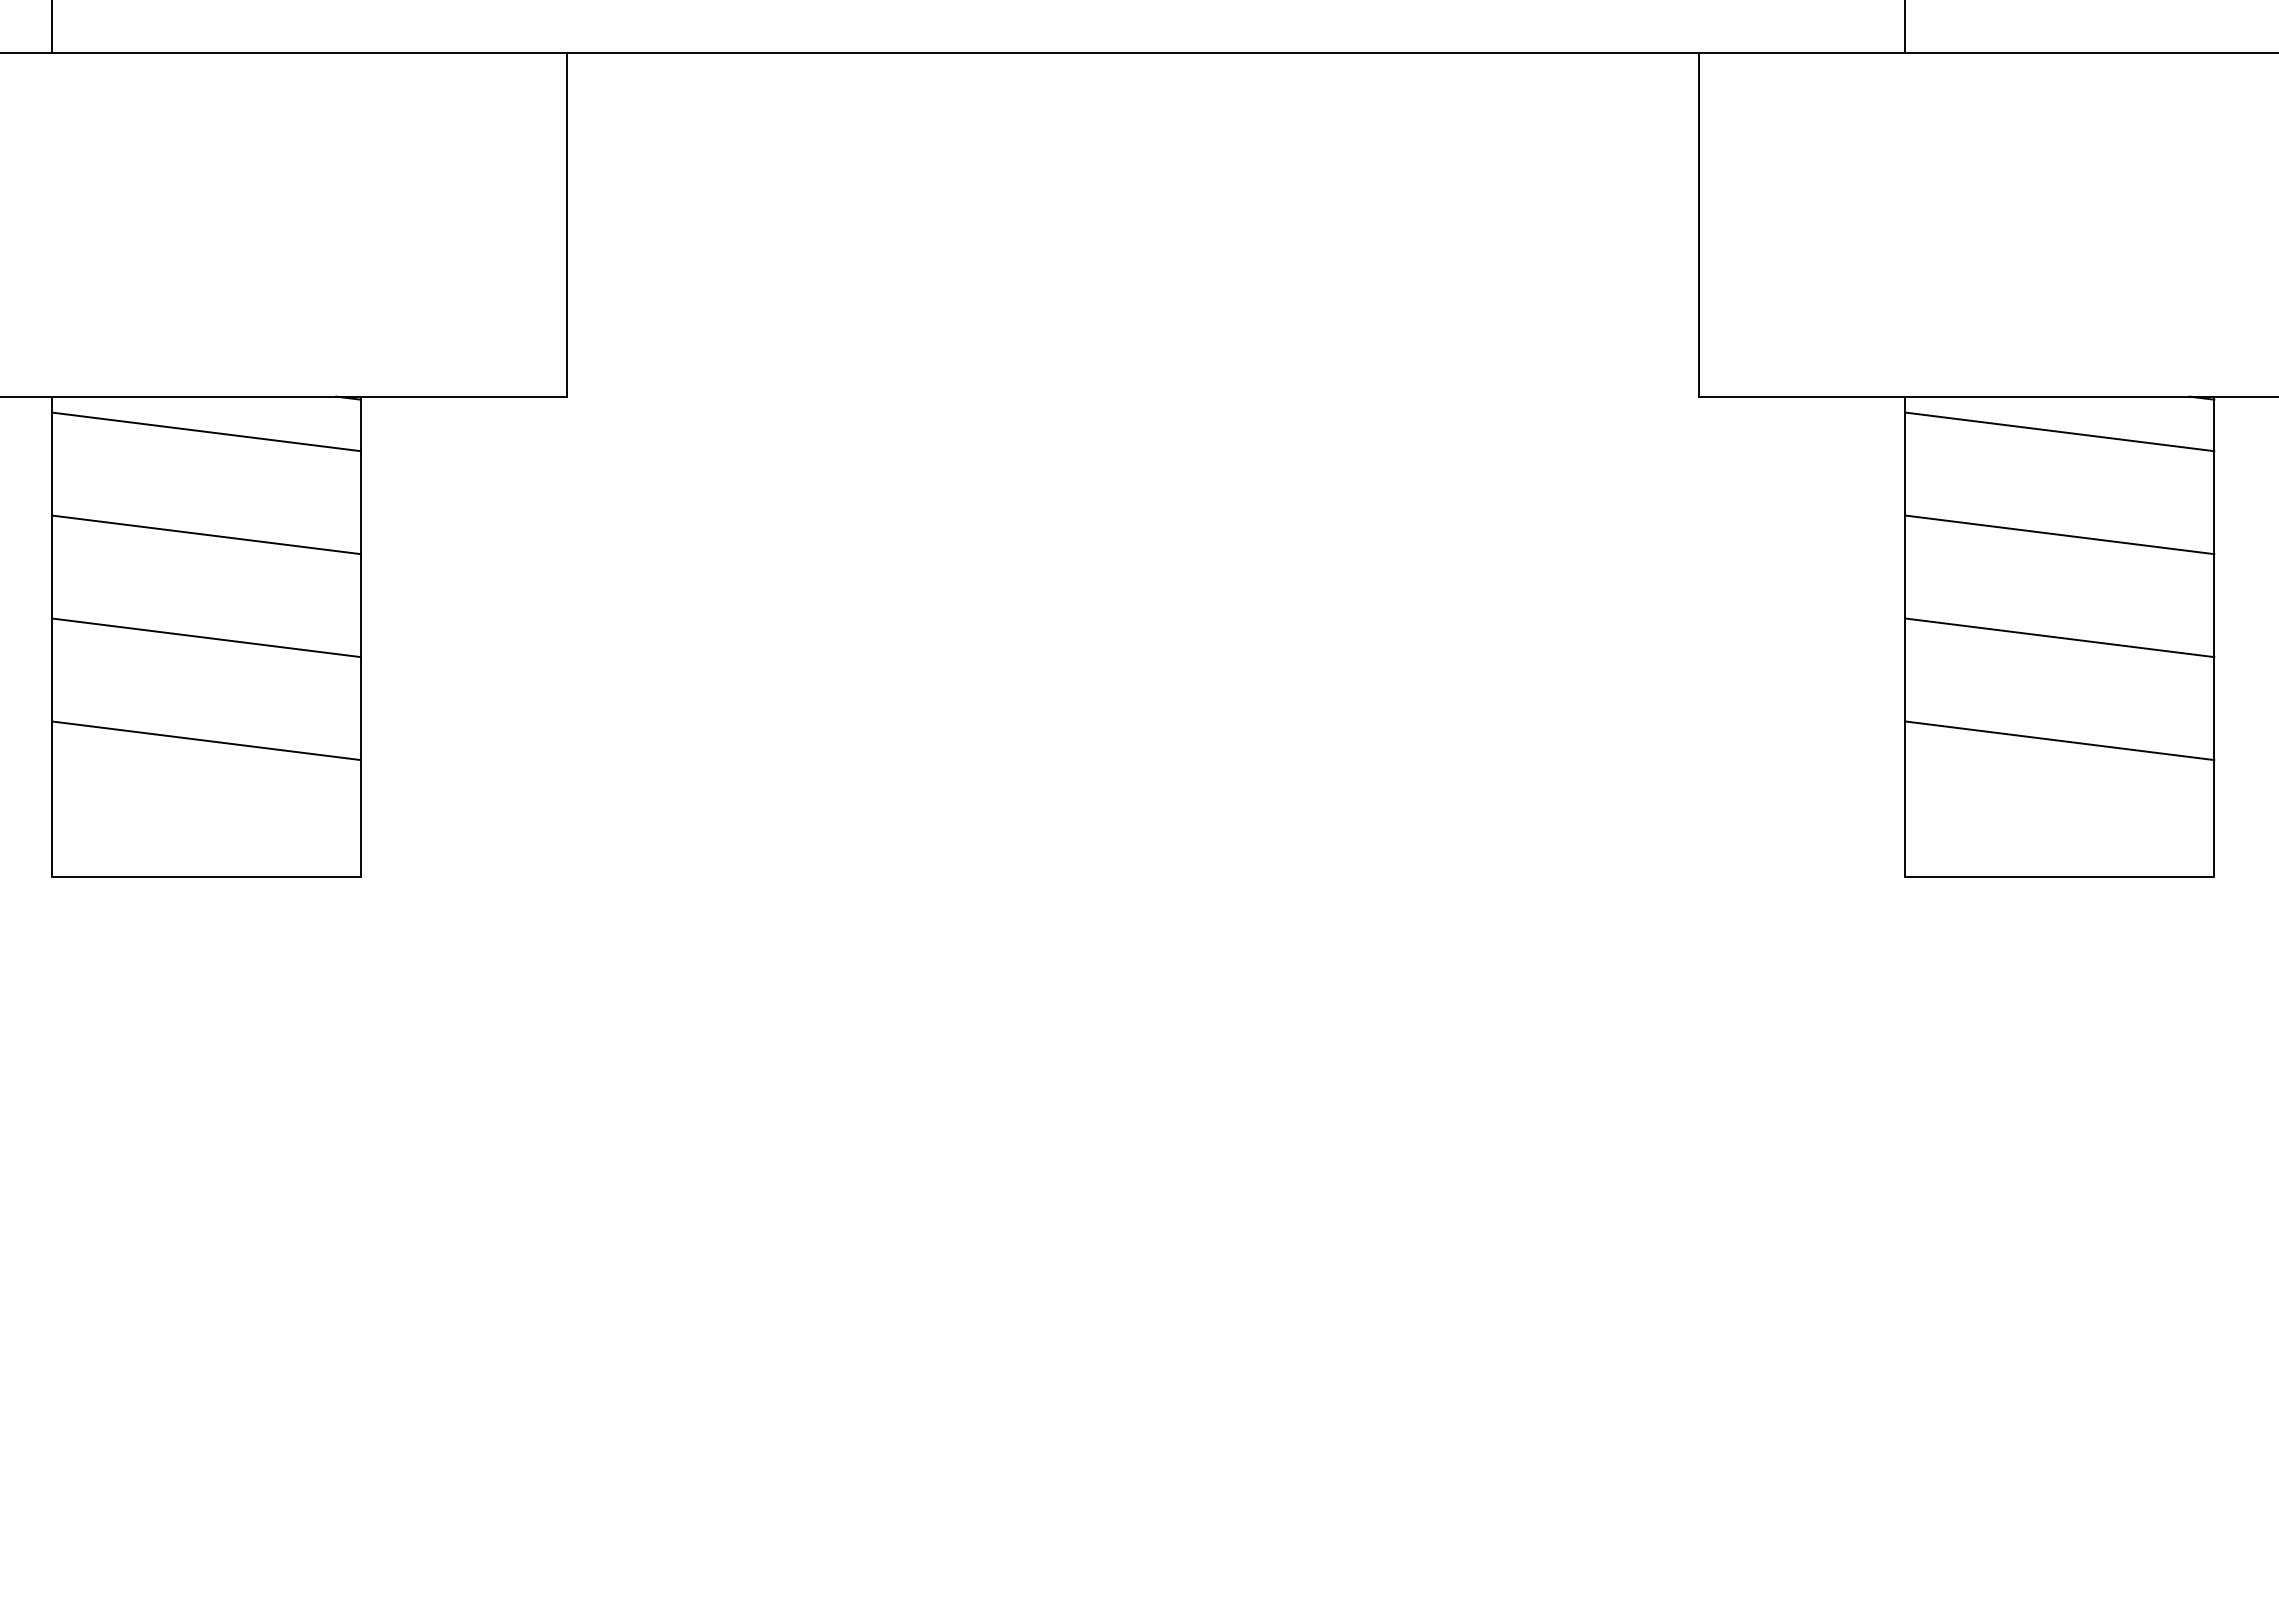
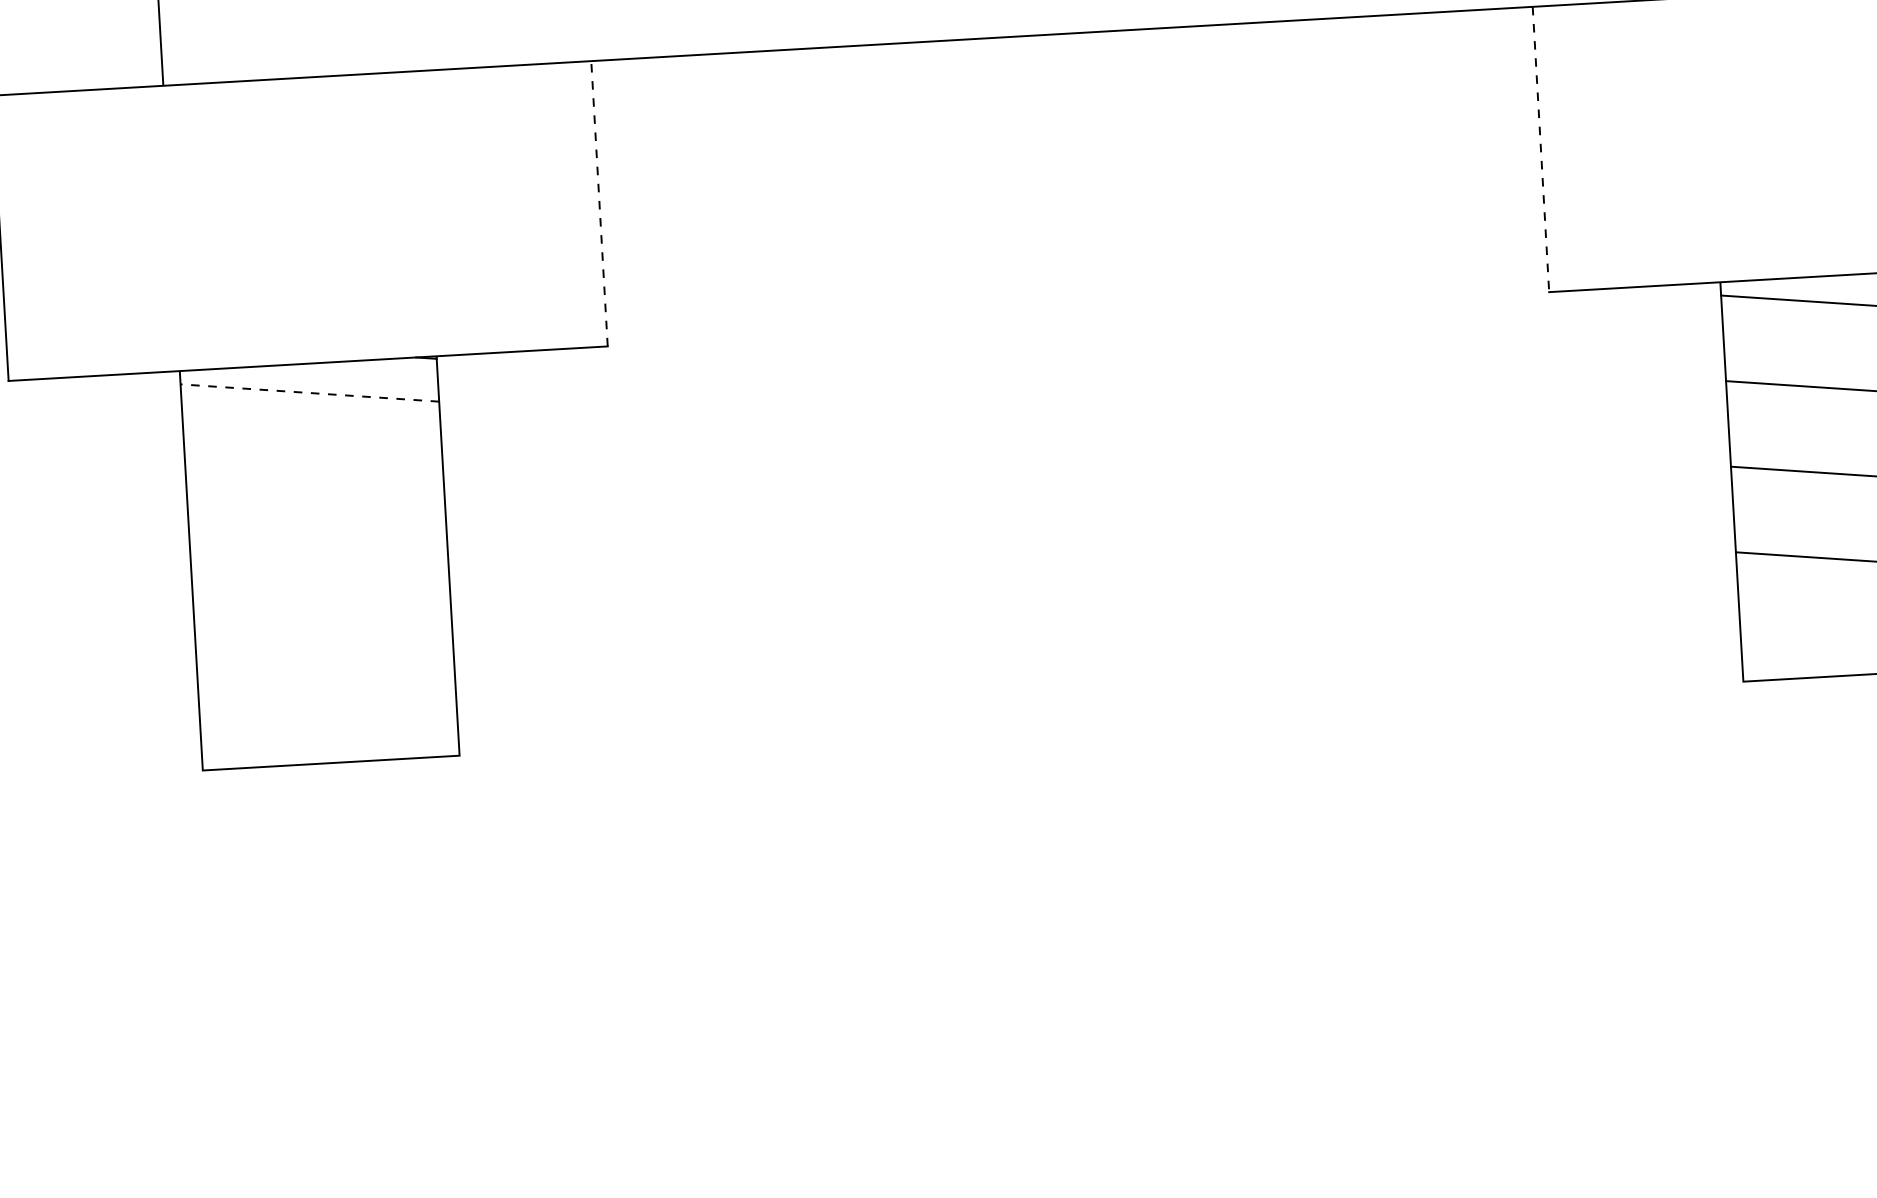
line: (566, 225) -> (599, 204), solid -> dashed
line: (1699, 225) -> (1541, 149), solid -> dashed
line: (206, 431) -> (309, 392), solid -> dashed
line: (206, 534) -> (314, 478), removed
line: (206, 637) -> (319, 563), removed
line: (206, 740) -> (324, 649), removed

